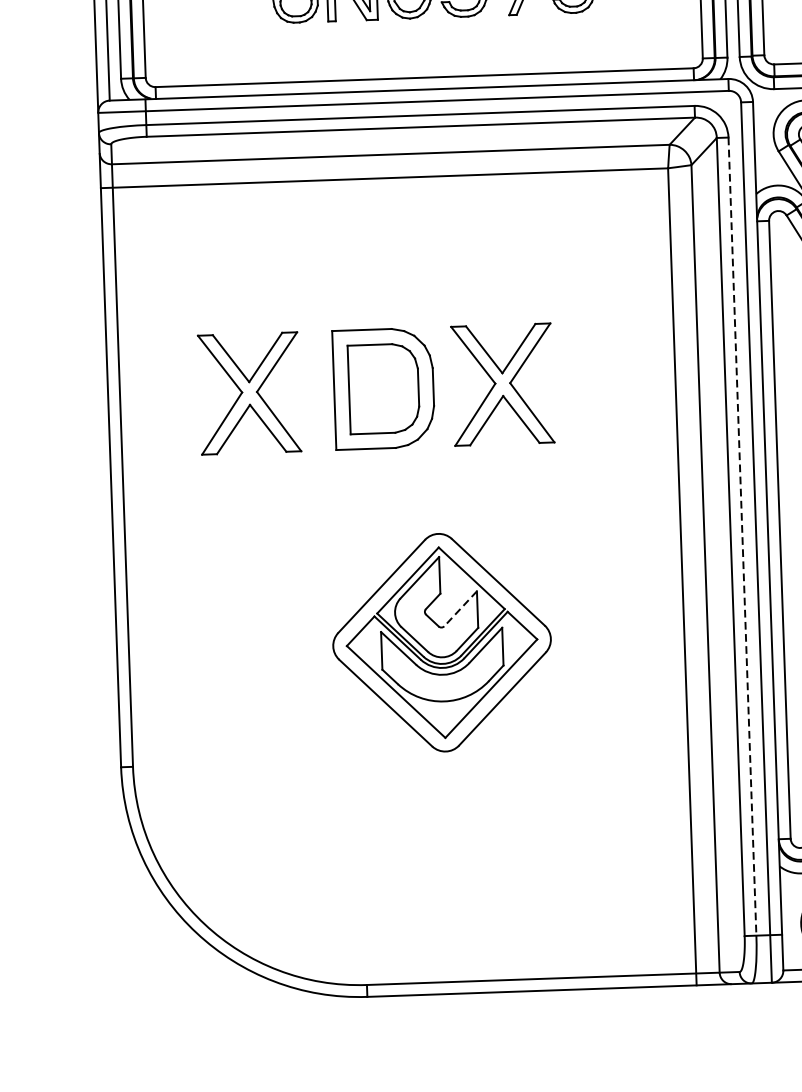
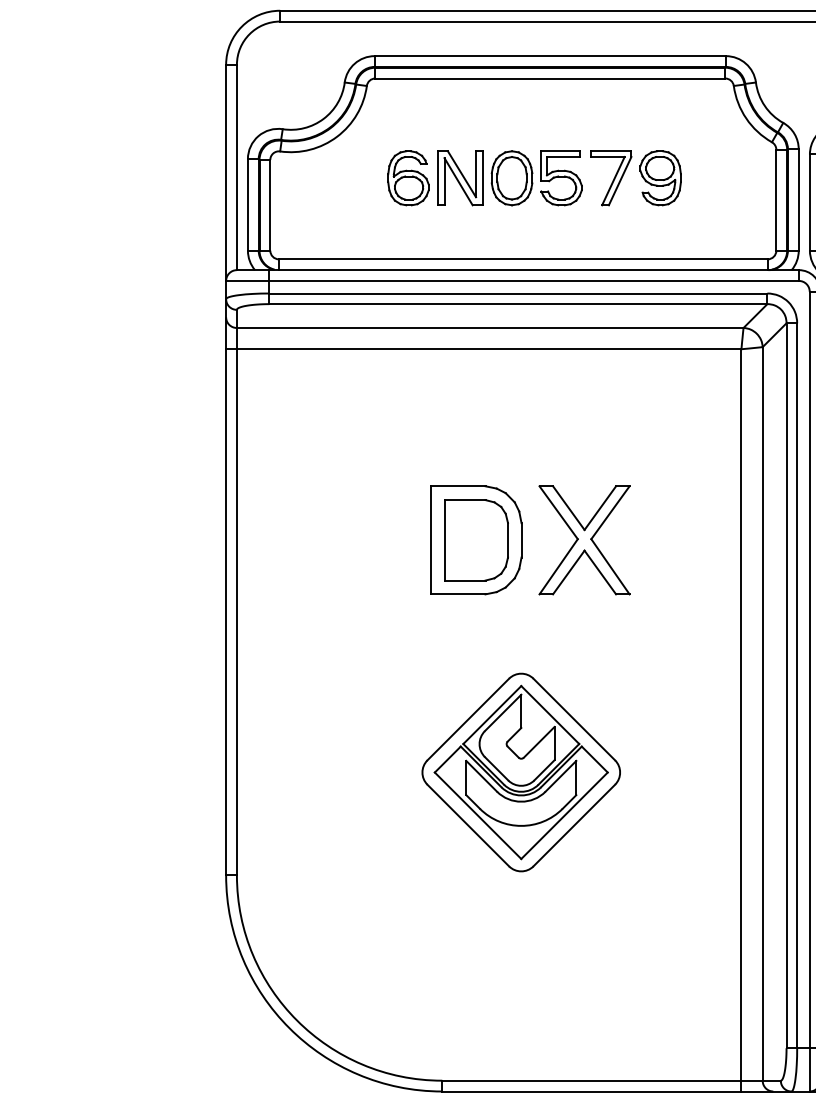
part: (249, 393) -> (354, 540), removed
line: (742, 537) -> (797, 686), dashed -> solid
line: (460, 608) -> (539, 742), dashed -> solid

